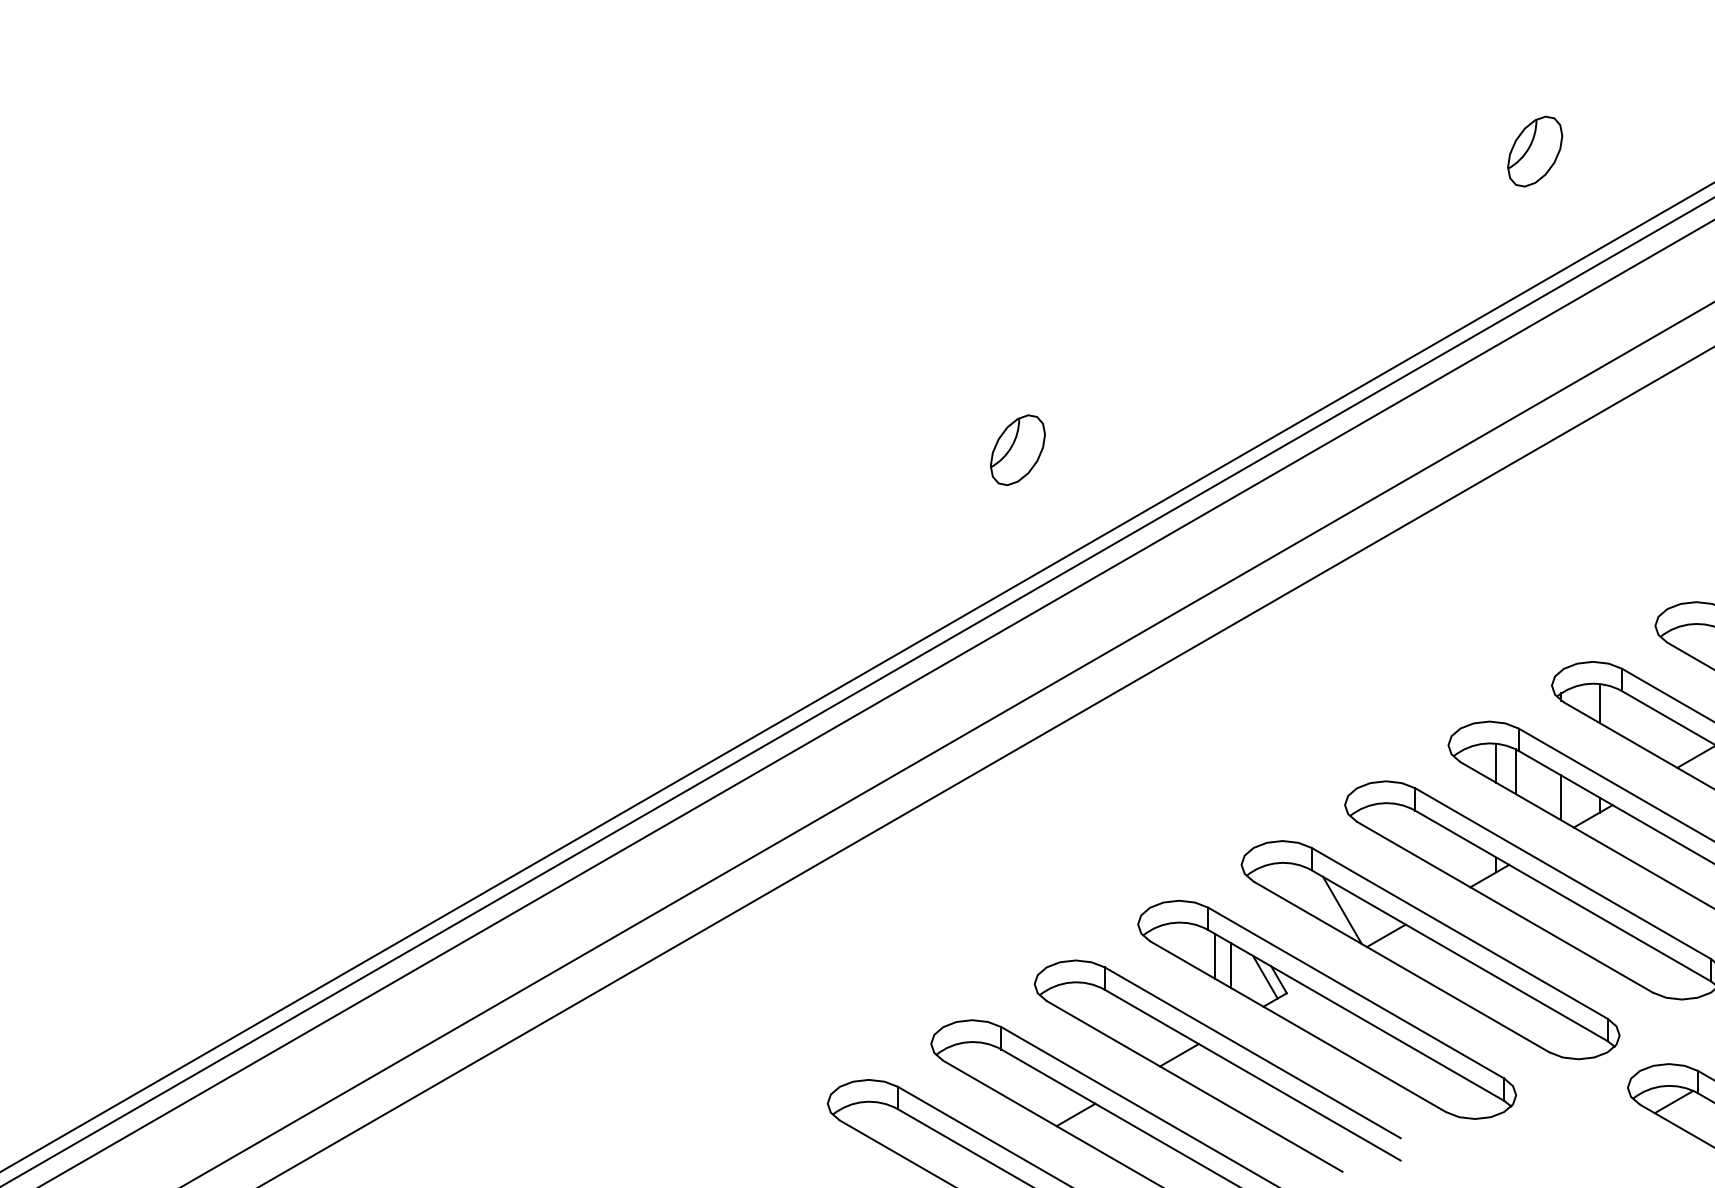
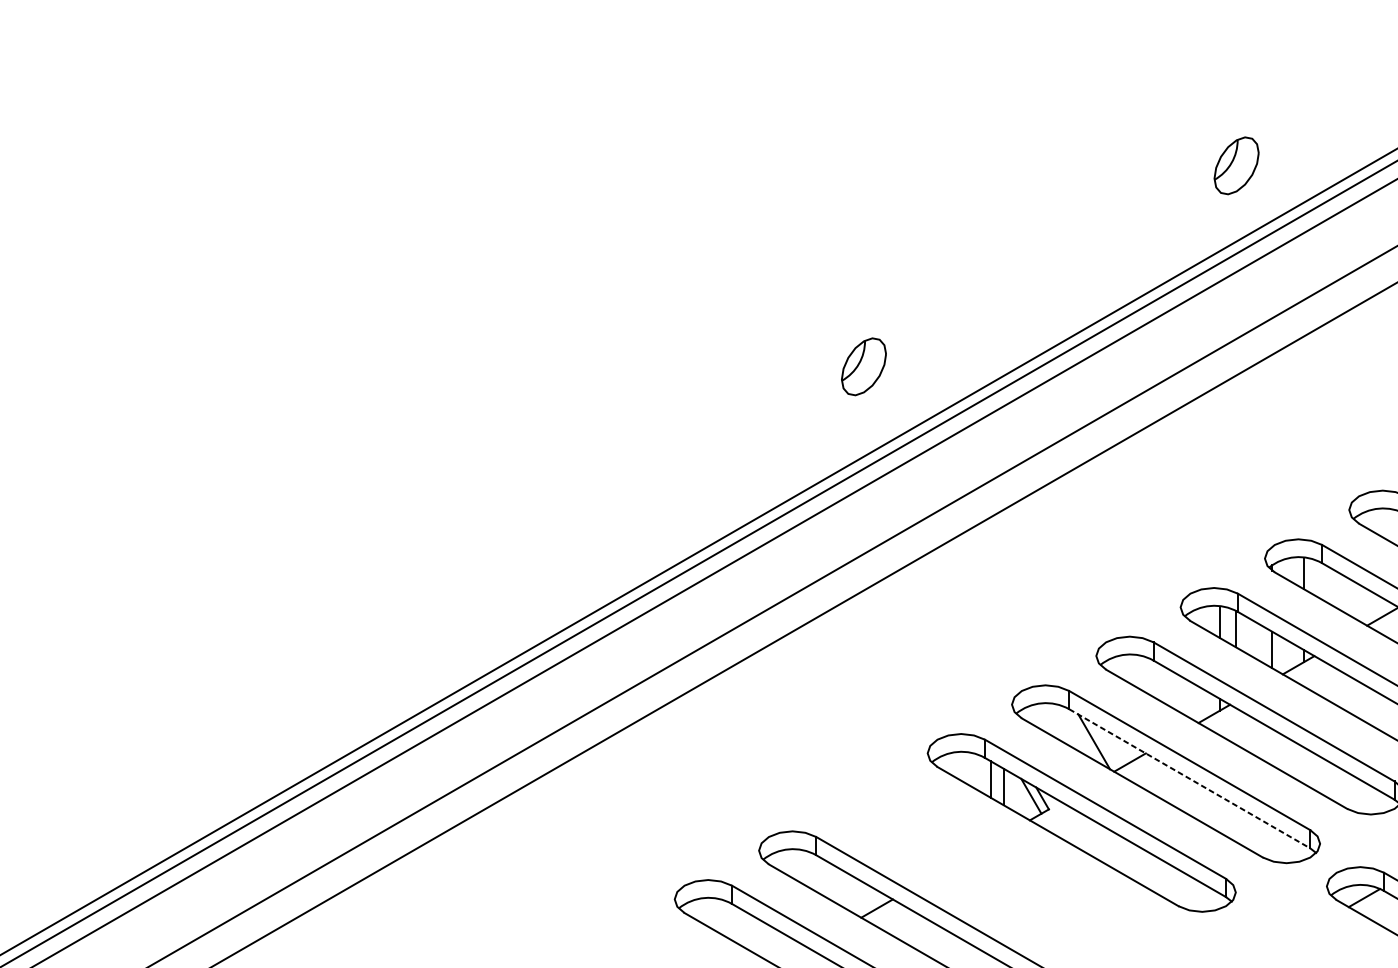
part: (1535, 151) -> (1236, 165), moved
part: (1017, 450) -> (863, 367), moved
line: (1459, 955) -> (1189, 778), solid -> dashed
part: (1221, 1058) -> (995, 862), removed

